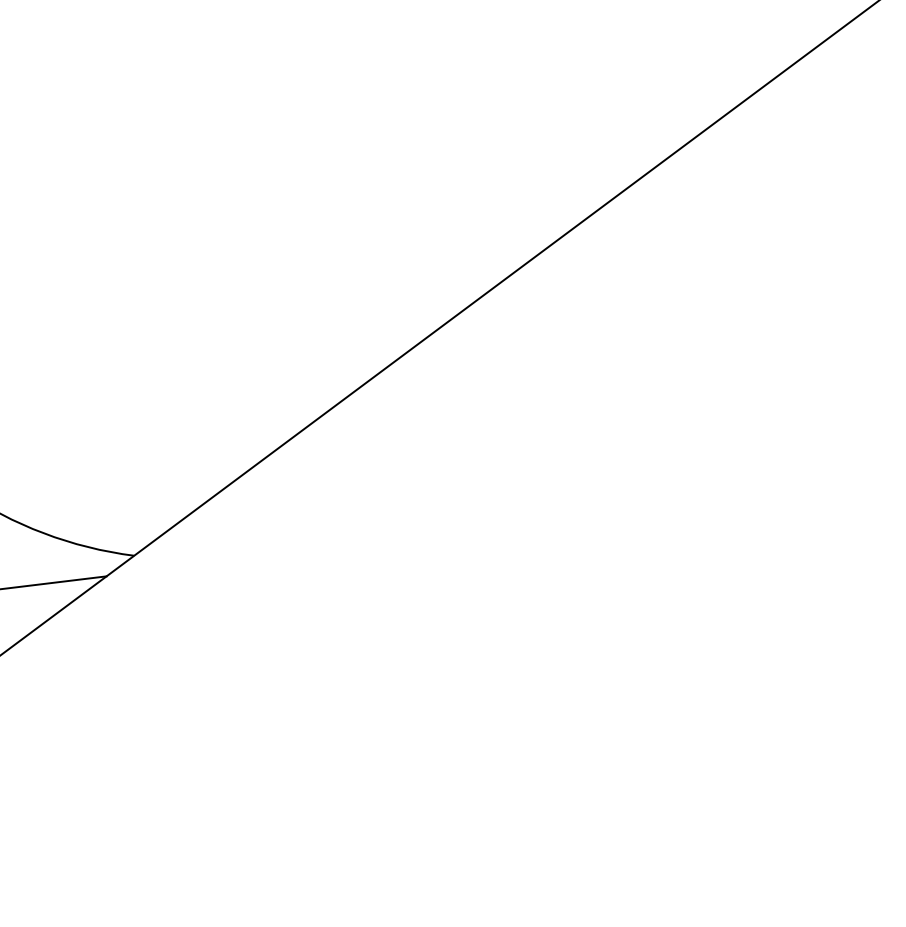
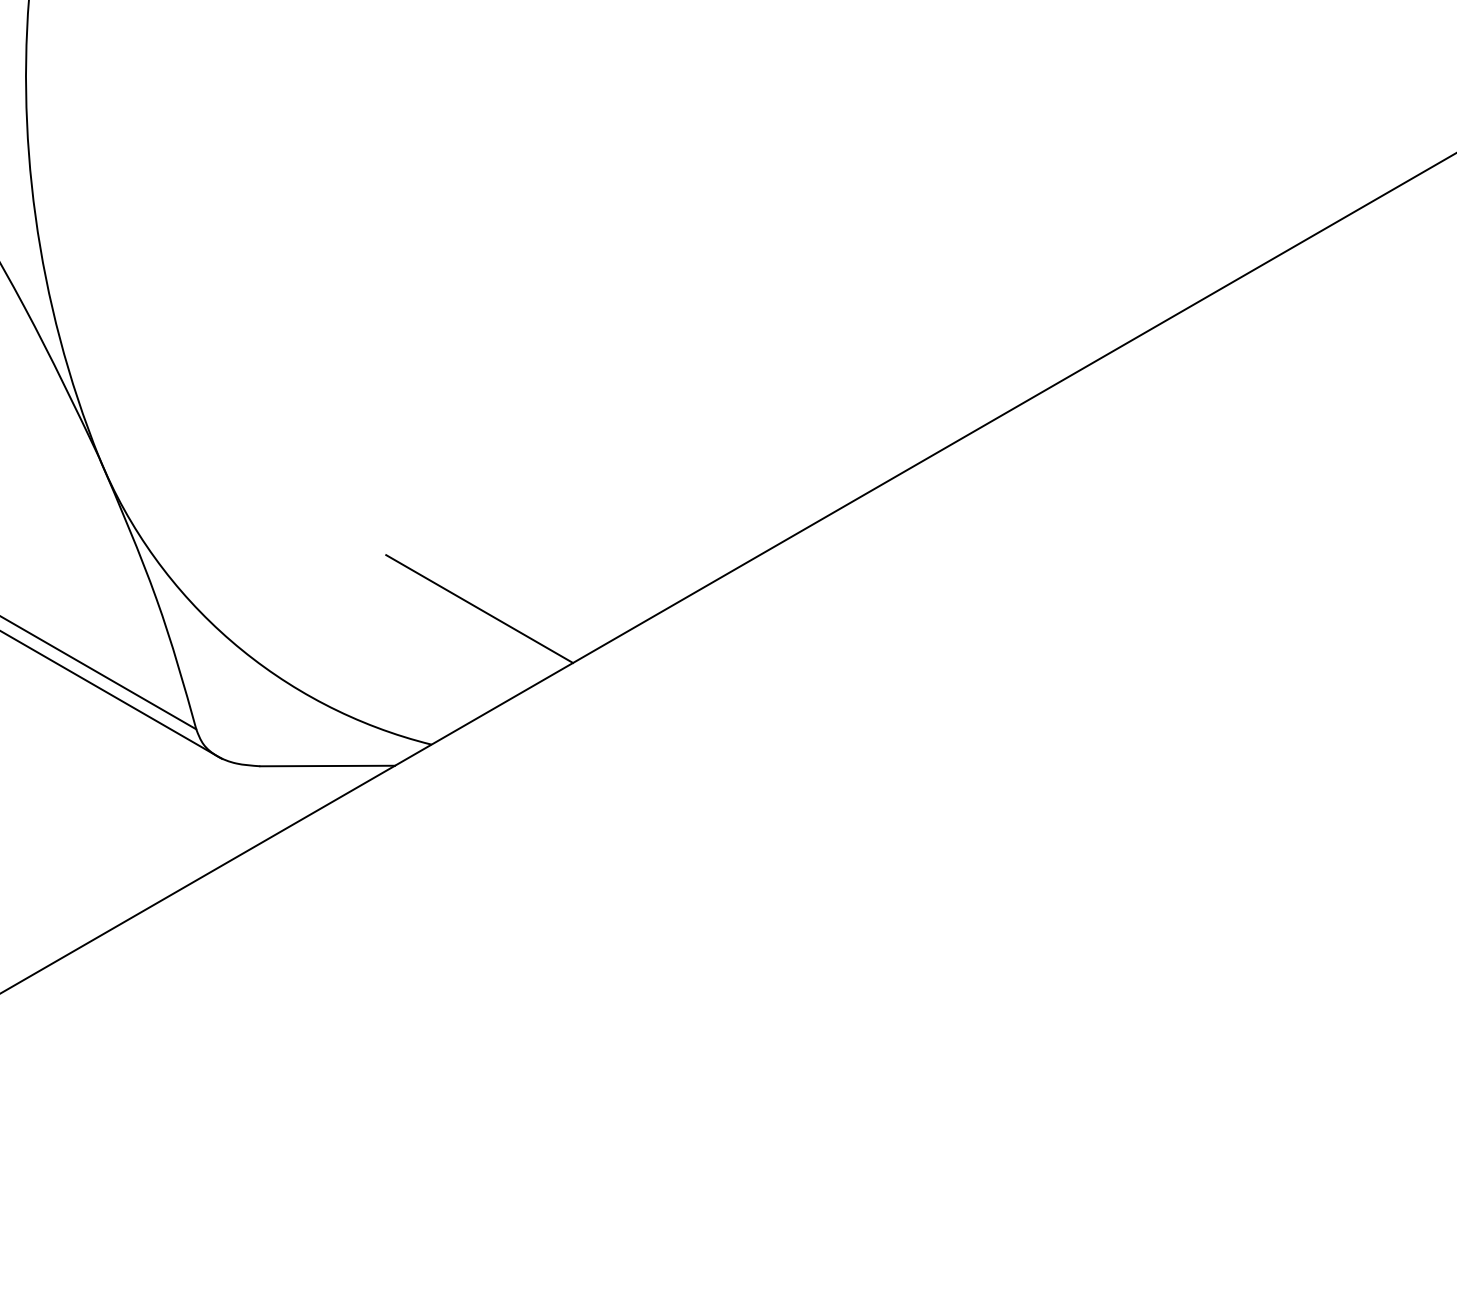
line: (160, 440) -> (479, 608), added

